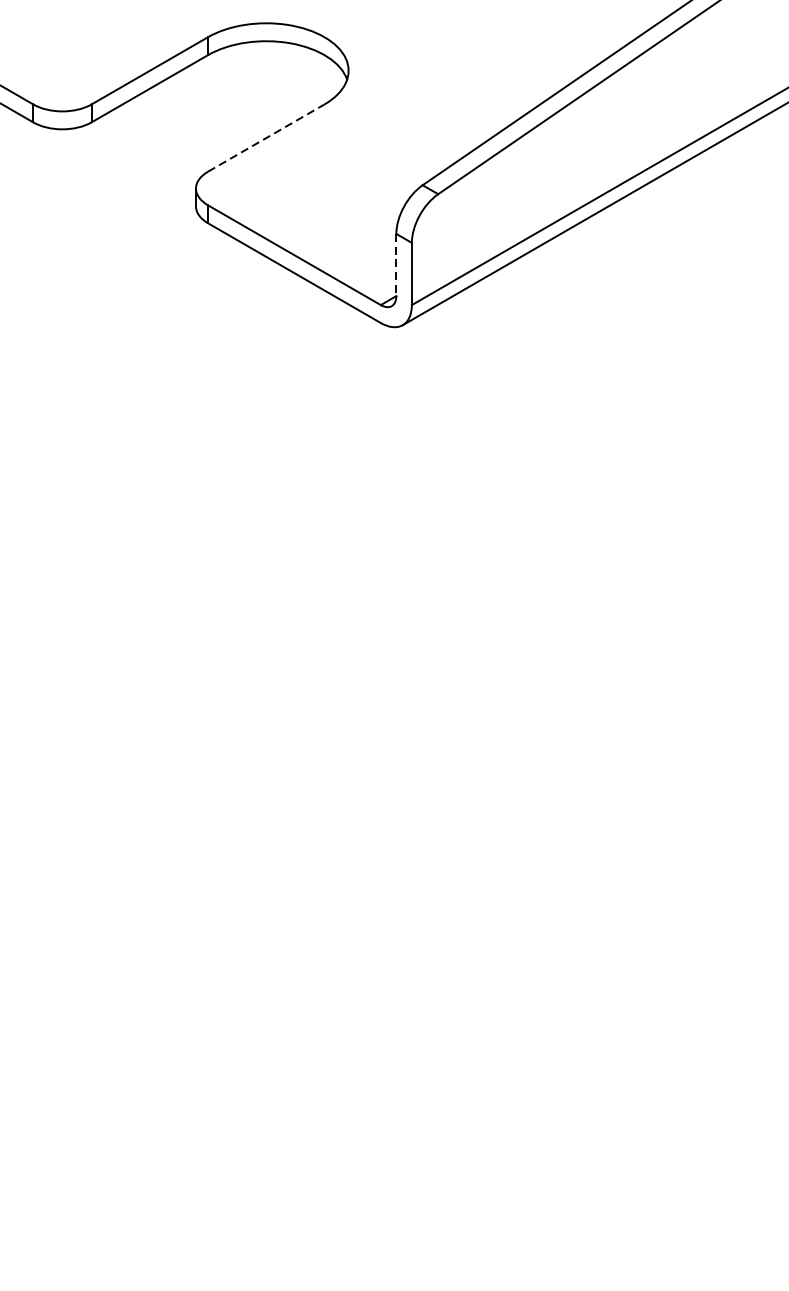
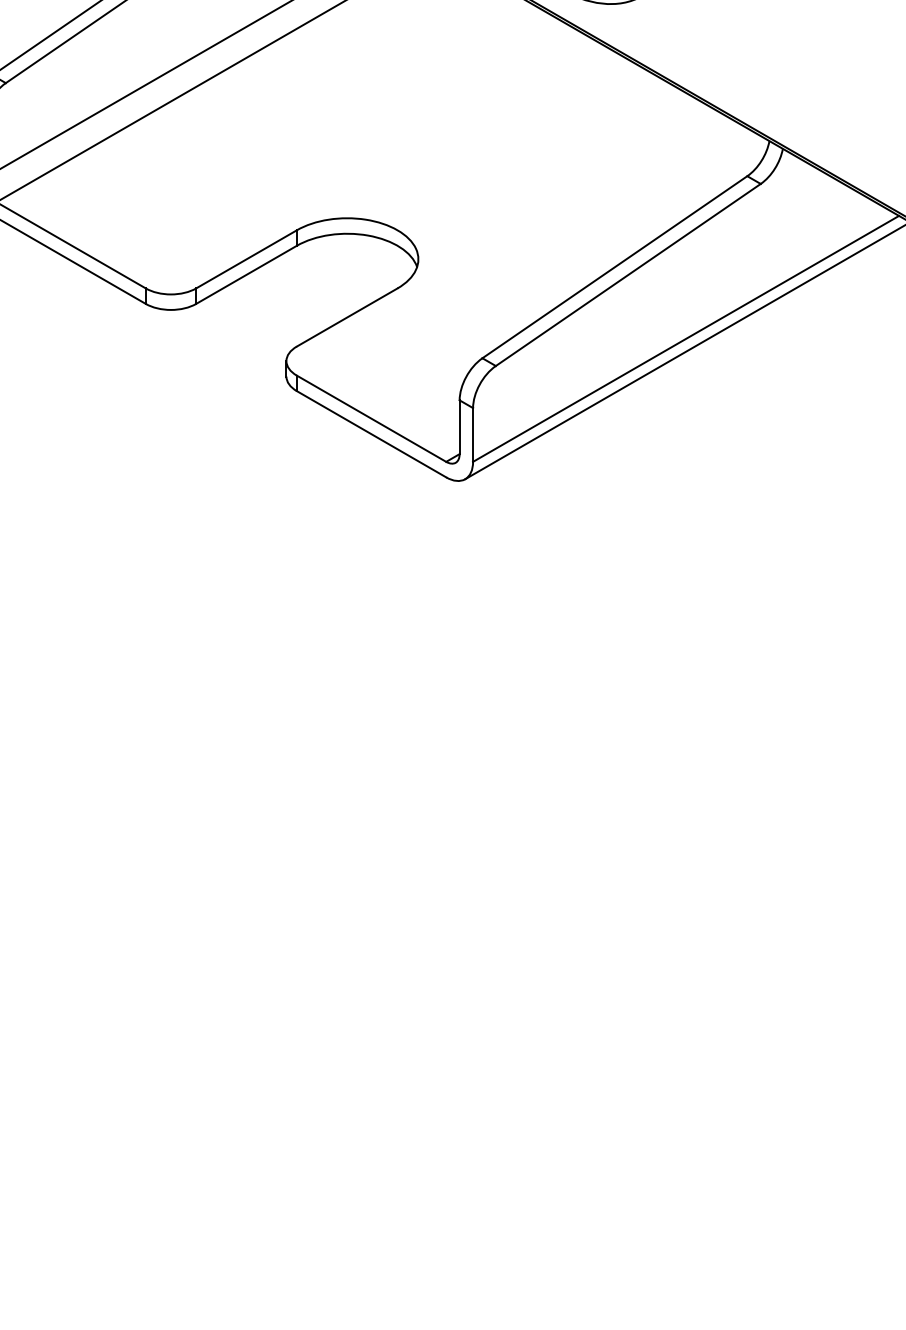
line: (266, 138) -> (347, 317), dashed -> solid
line: (396, 265) -> (459, 427), dashed -> solid

